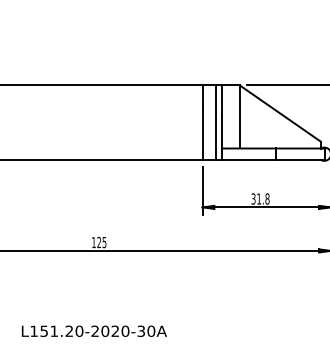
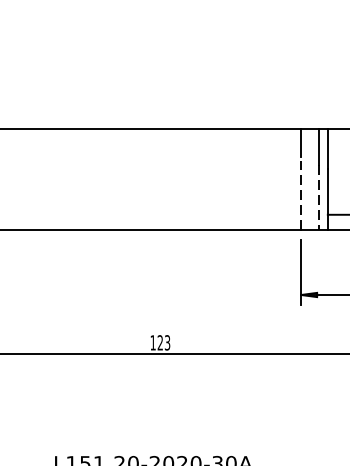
line: (202, 132) -> (300, 193), solid -> dashed
line: (216, 135) -> (320, 197), solid -> dashed
text: (104, 241) -> (167, 341), 125 -> 123

